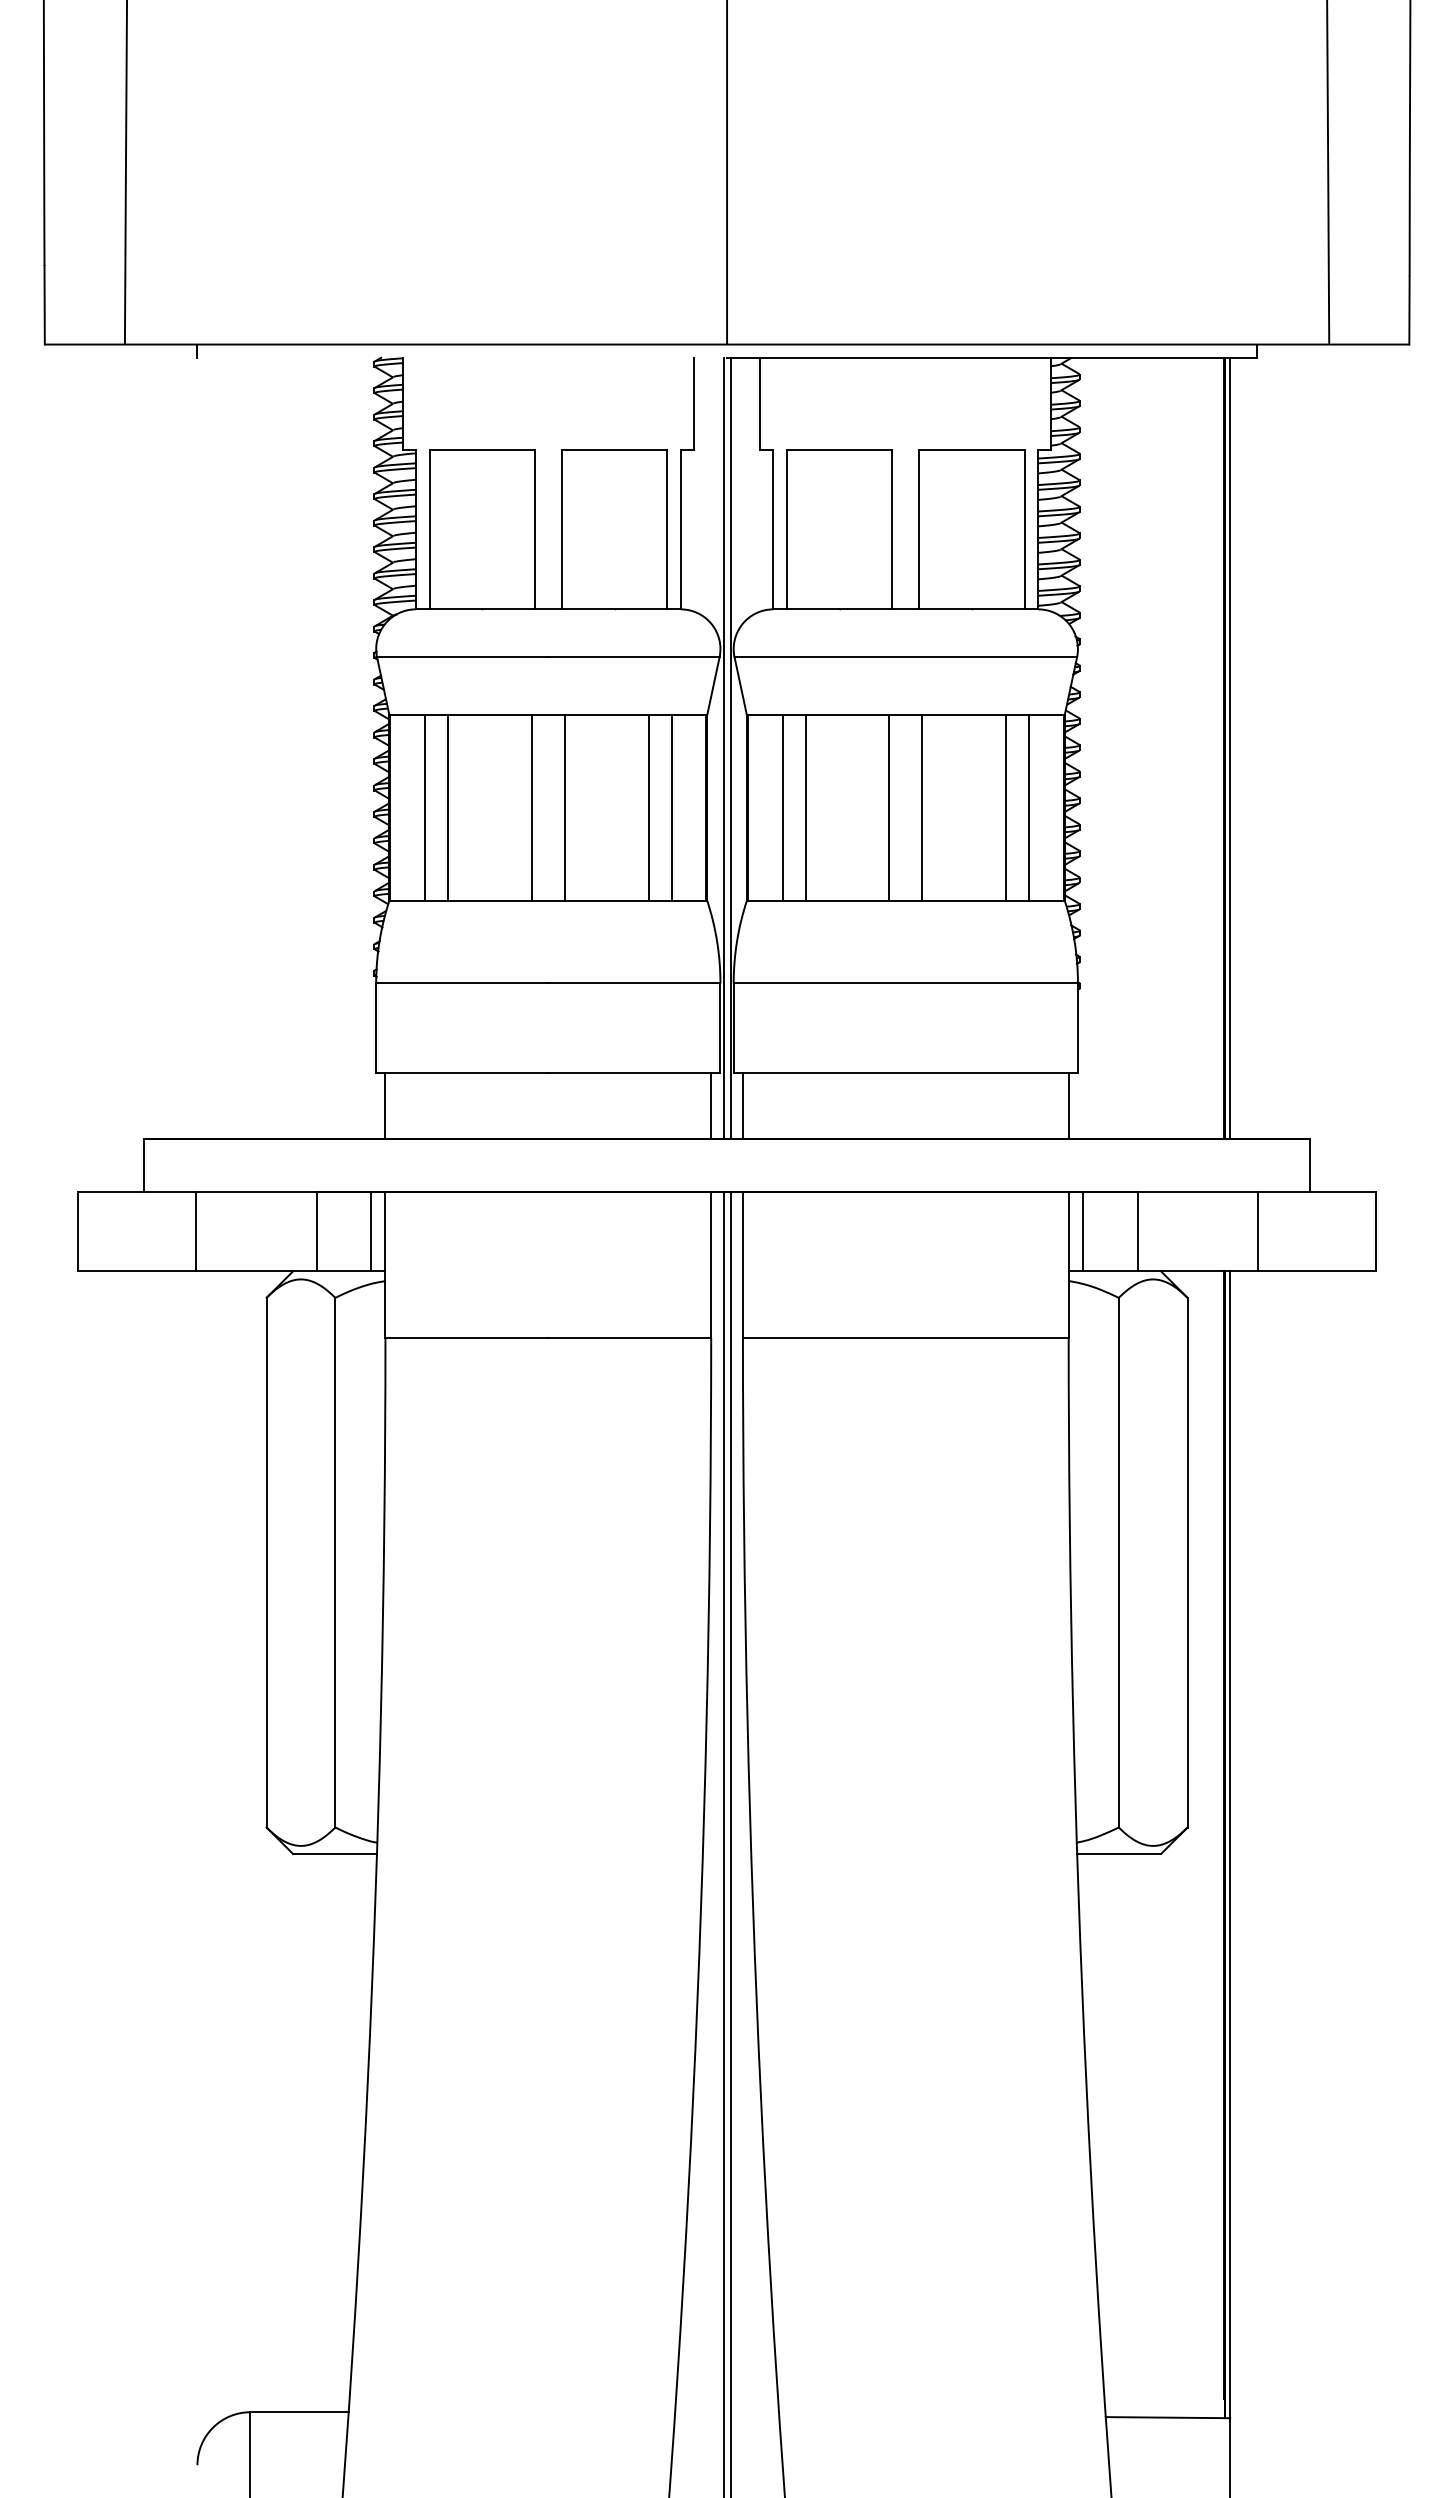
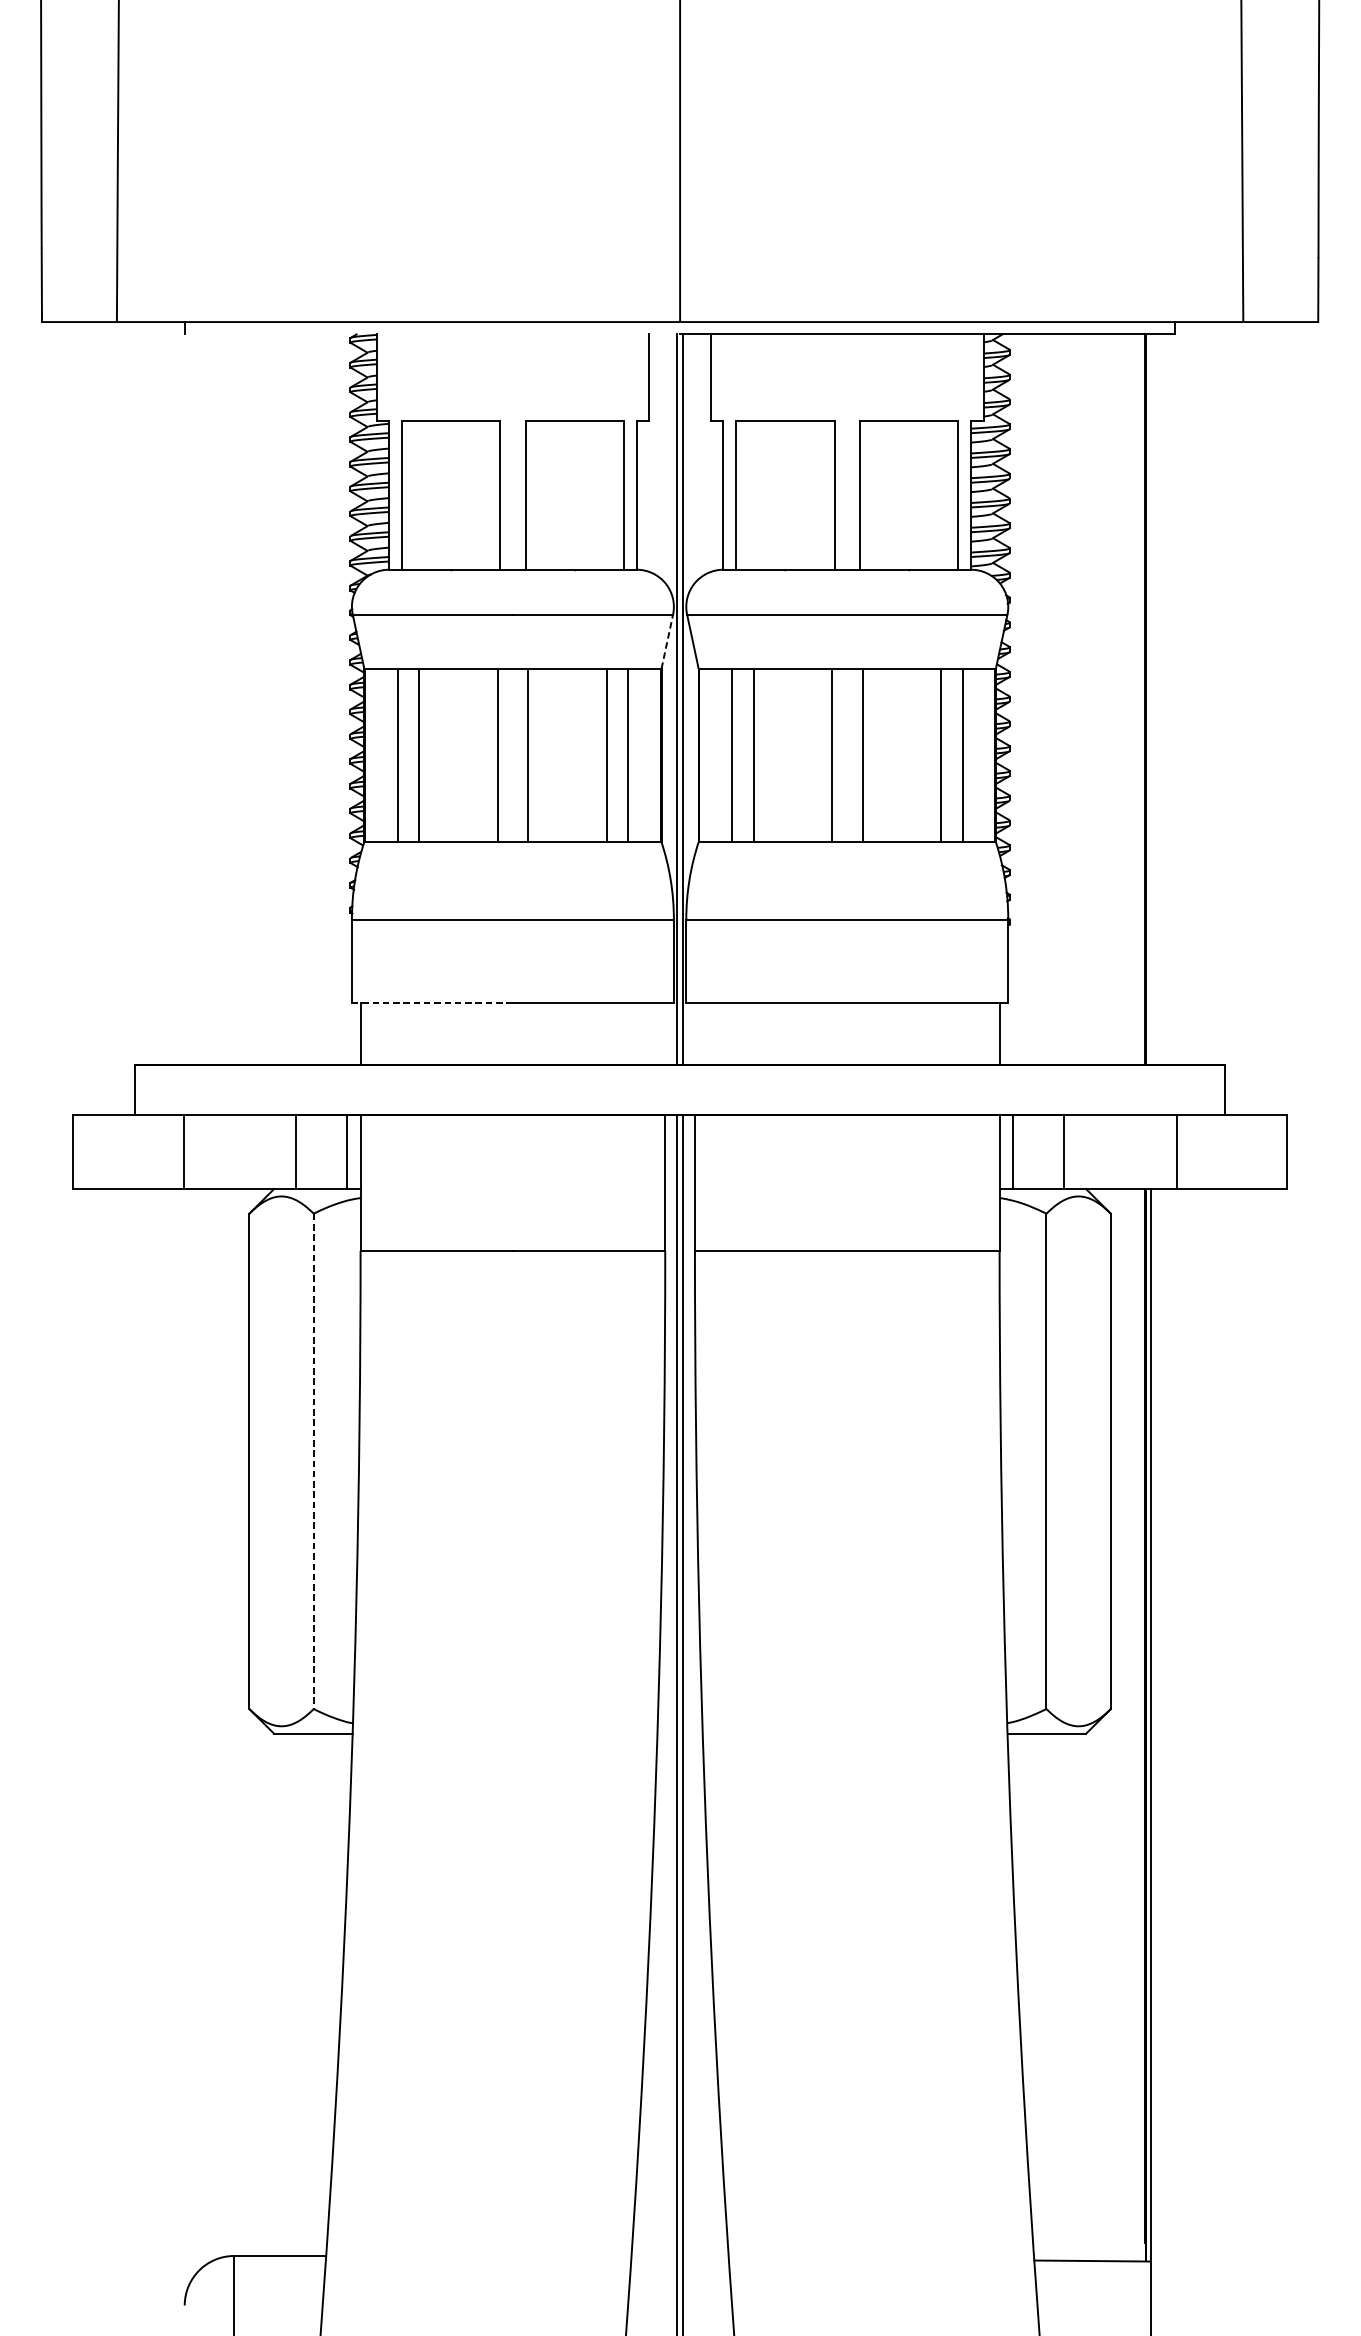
line: (713, 686) -> (667, 641), solid -> dashed
line: (1230, 747) -> (1150, 698), removed
line: (462, 1072) -> (432, 1002), solid -> dashed
line: (711, 1105) -> (665, 1033), removed
line: (742, 1105) -> (694, 1033), removed
line: (335, 1562) -> (313, 1461), solid -> dashed

